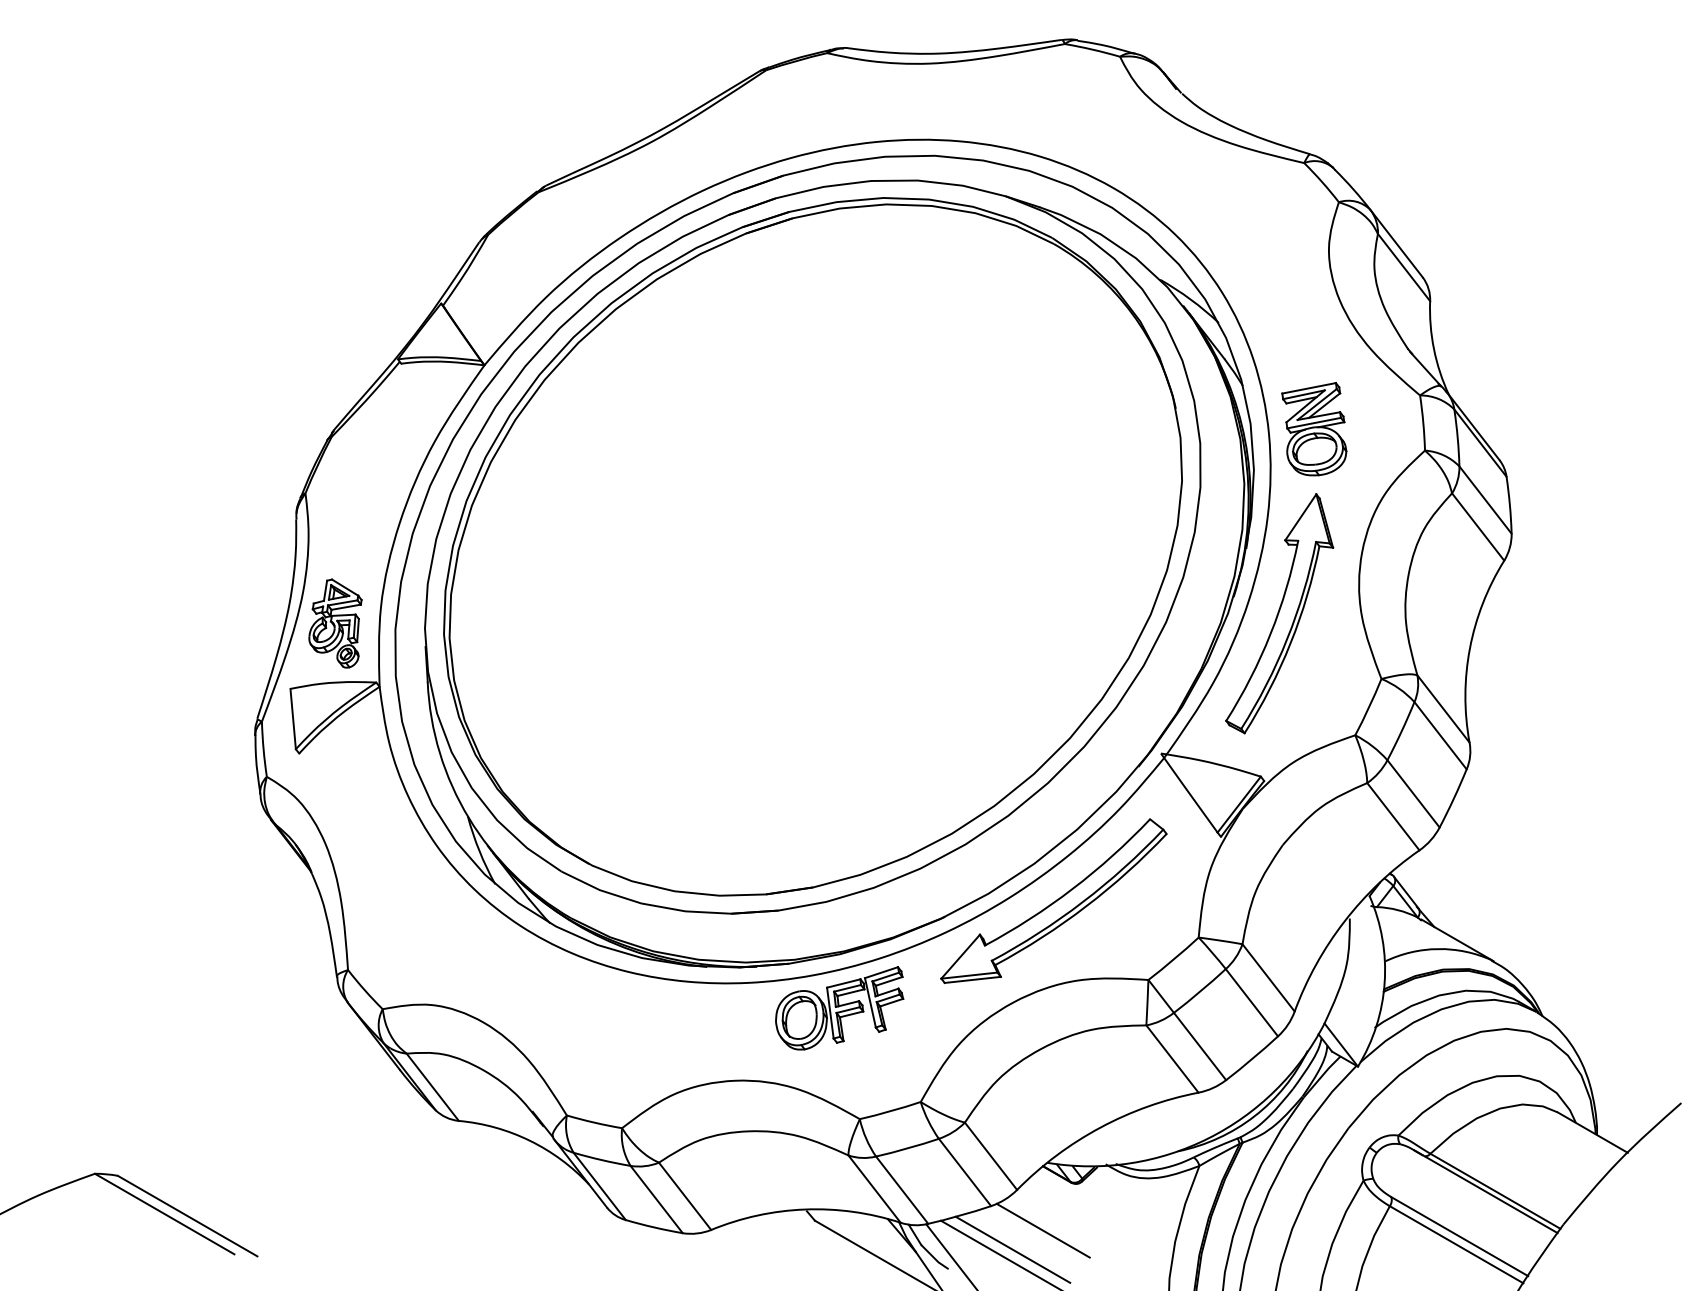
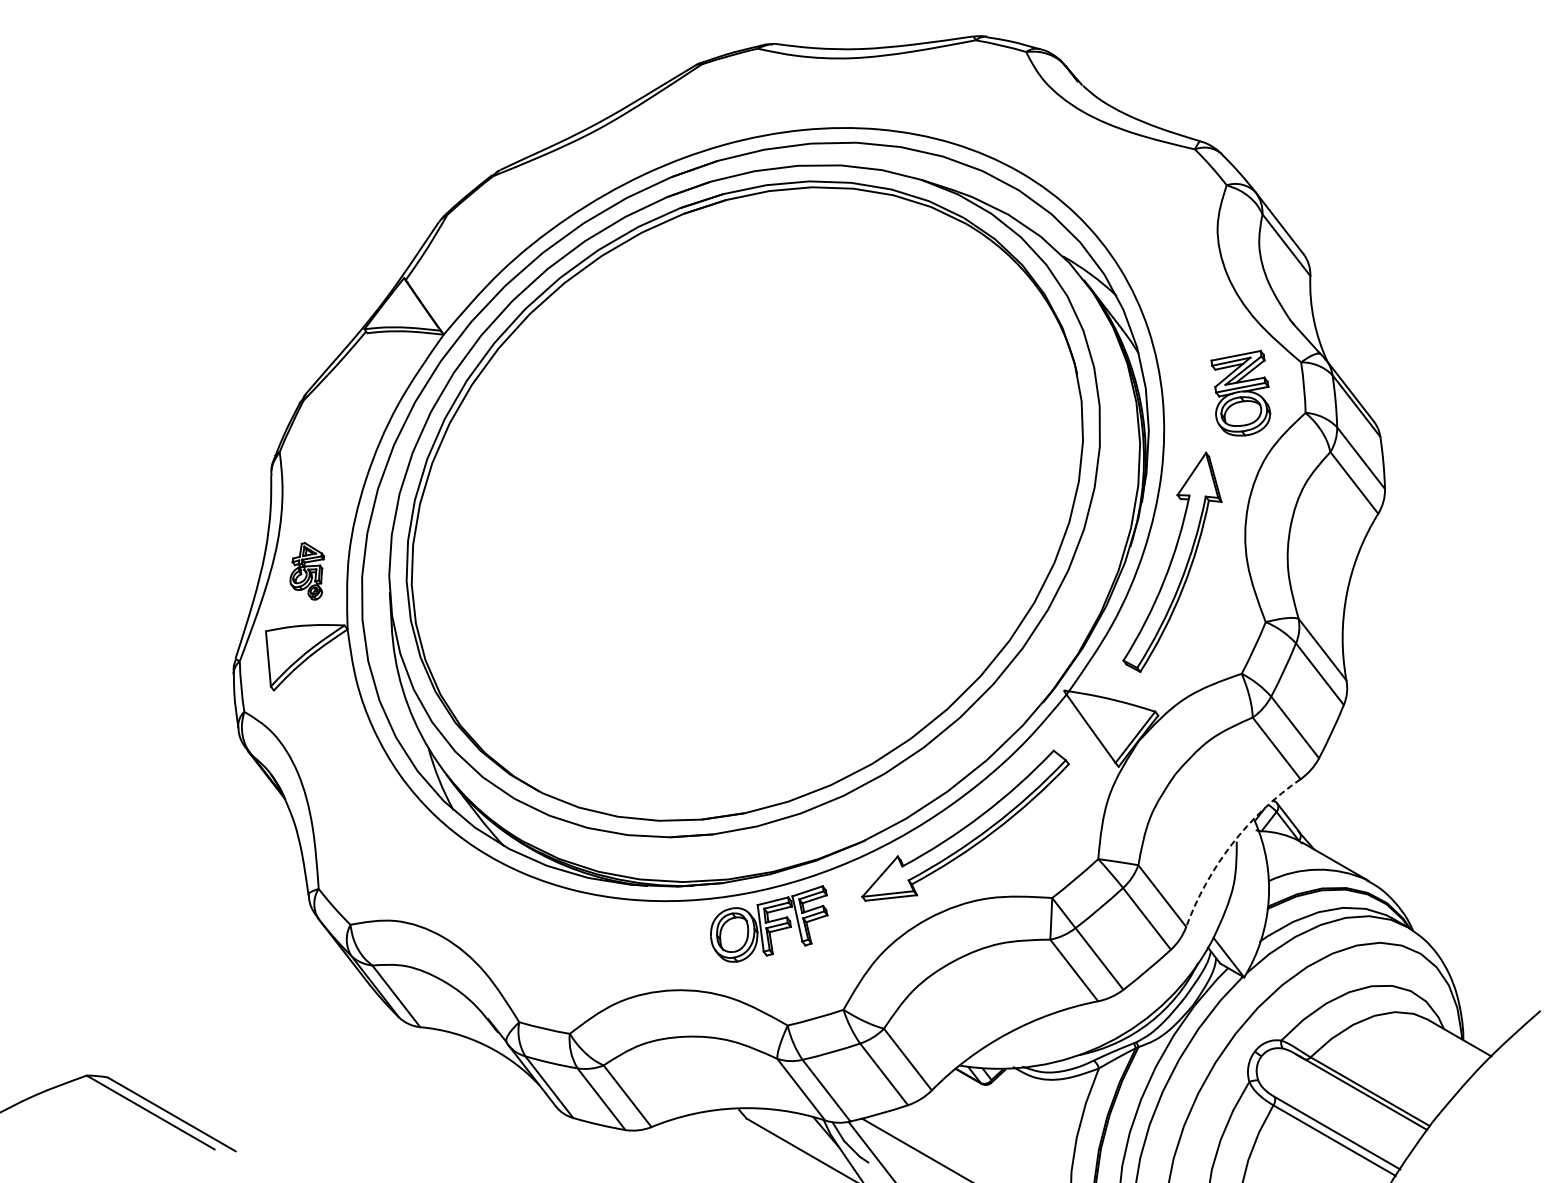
part: (1314, 429) -> (1241, 393), moved
part: (335, 623) -> (307, 571), size x0.7
arc: (1344, 921) -> (1231, 844), solid -> dashed
line: (1042, 1230) -> (955, 1127), removed
line: (1012, 1249) -> (927, 1145), removed

